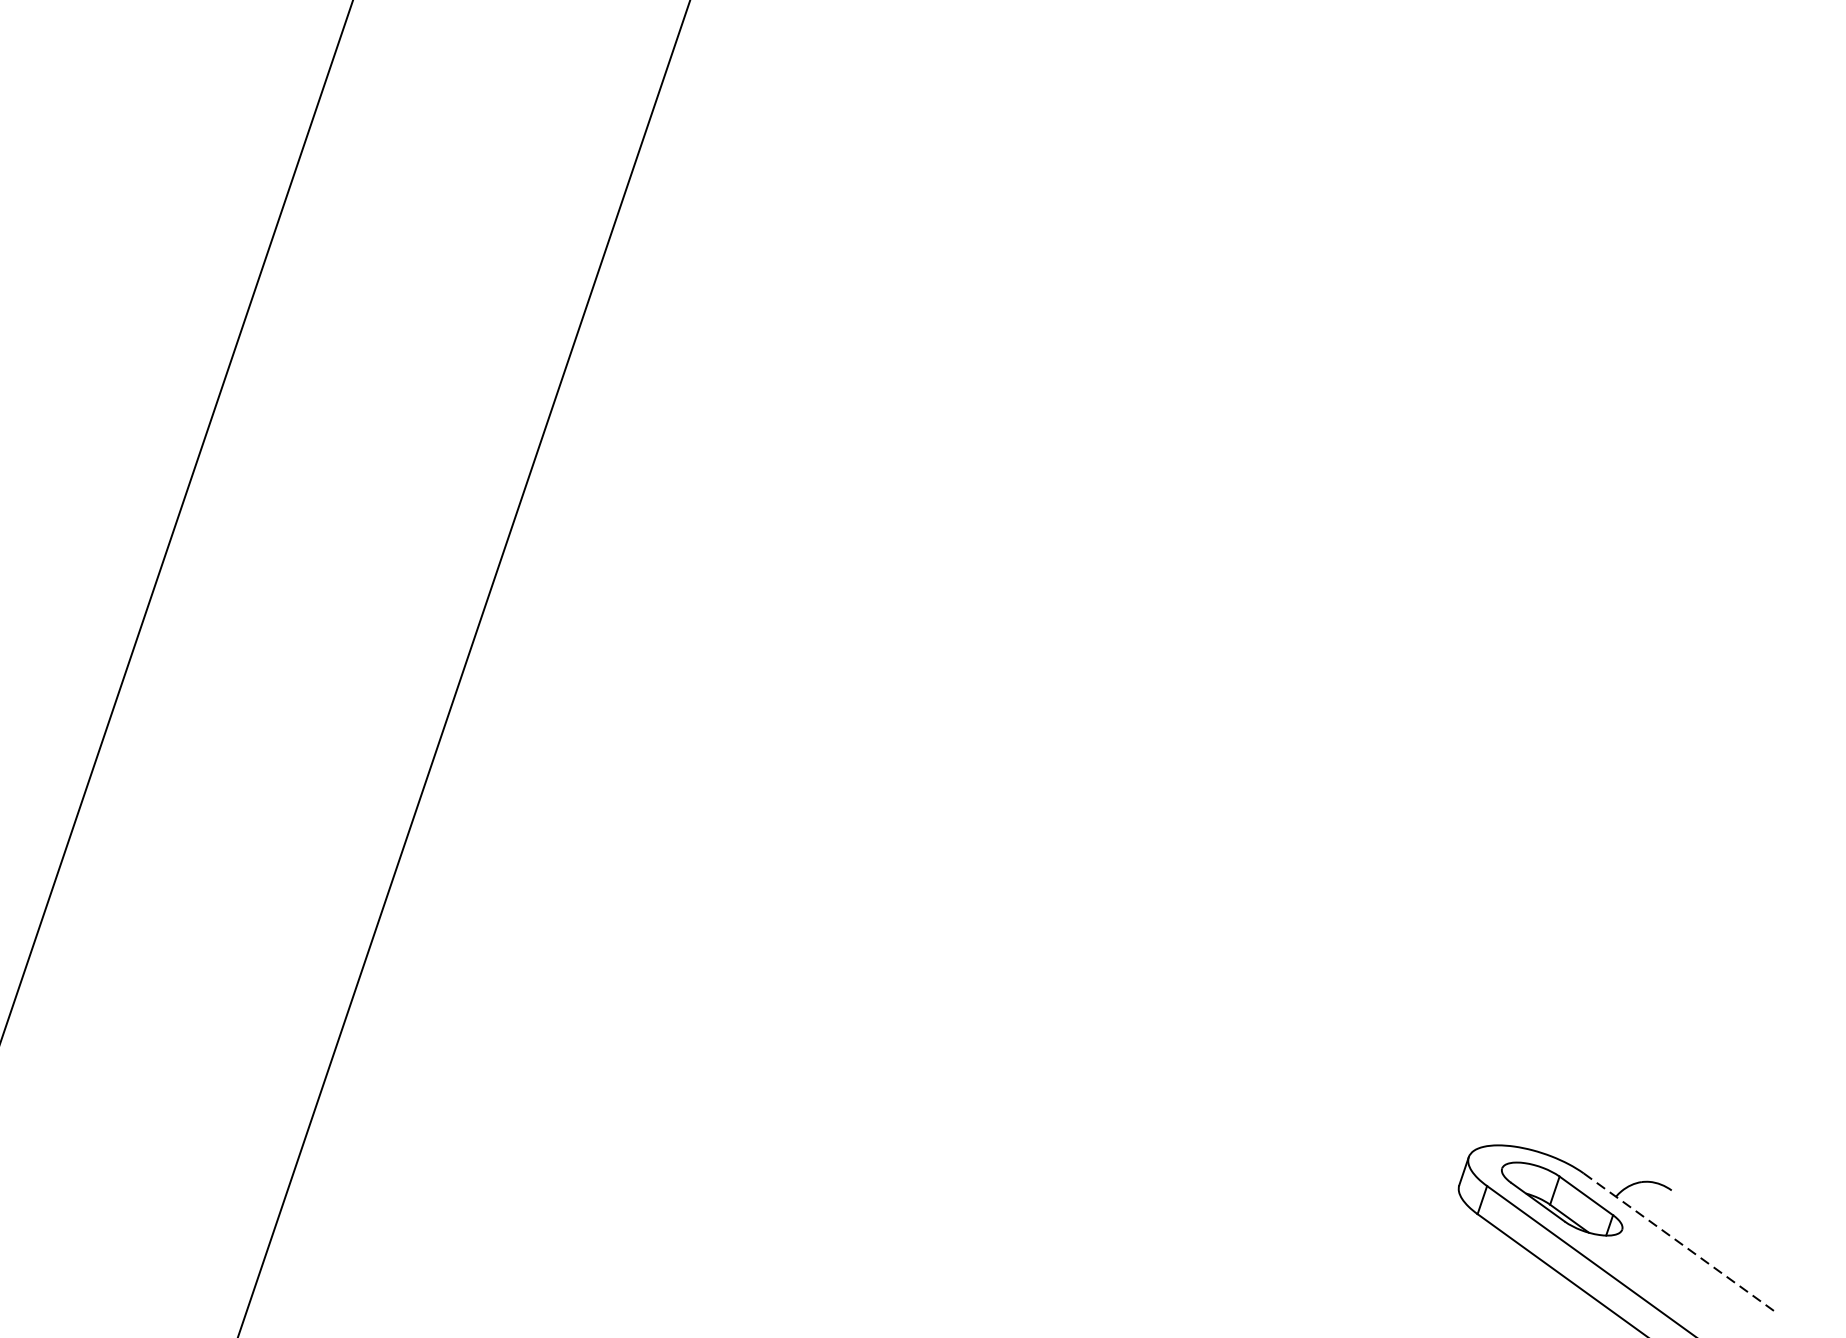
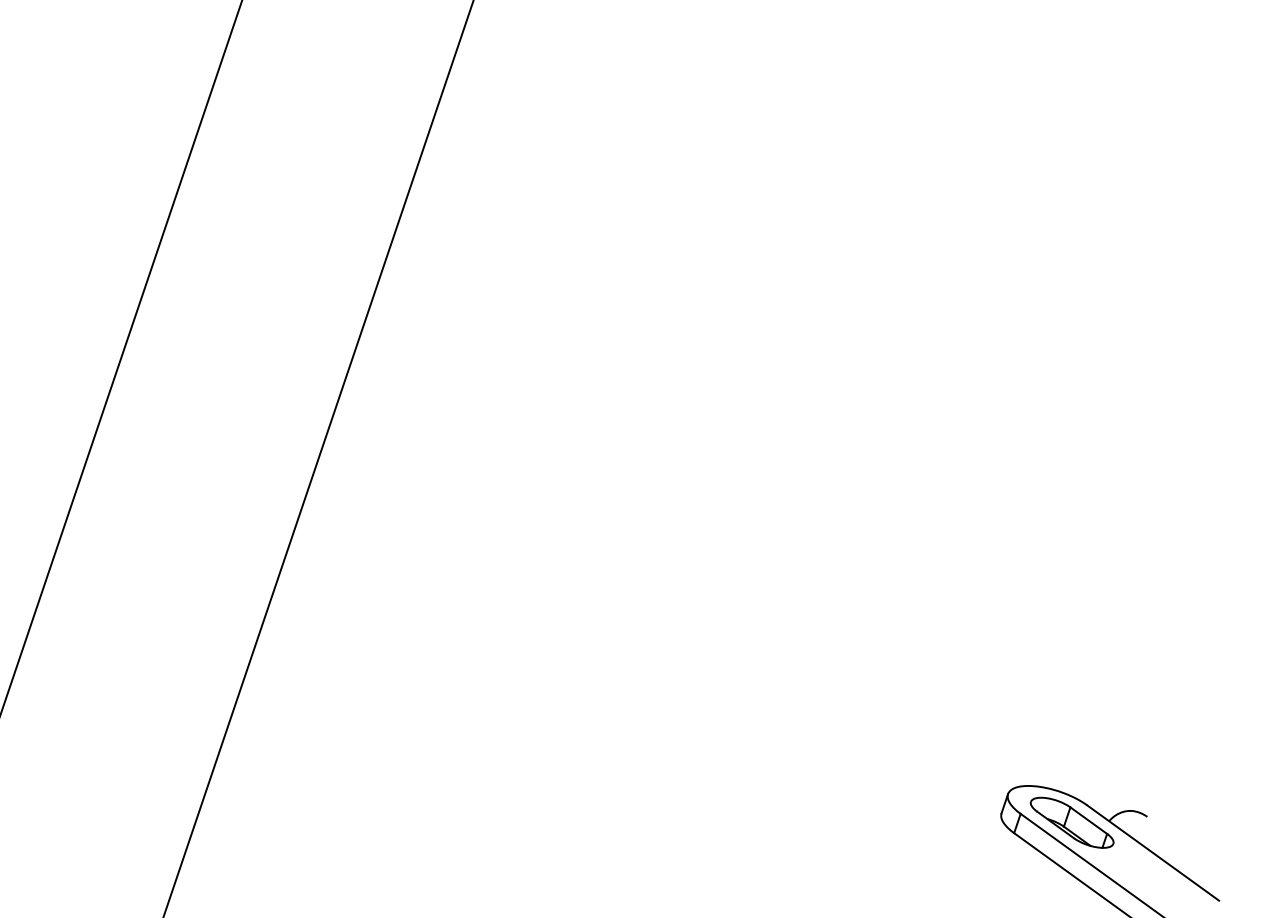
line: (1680, 1243) -> (1153, 853), dashed -> solid

